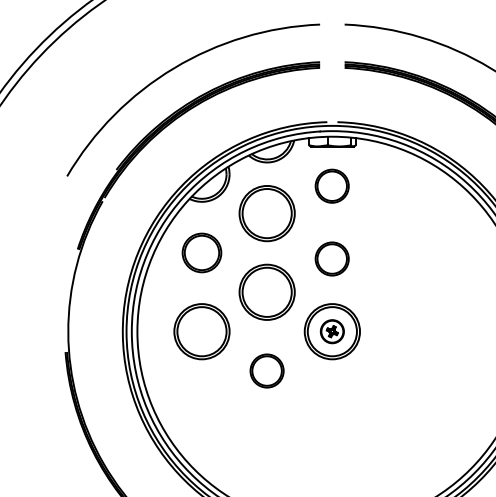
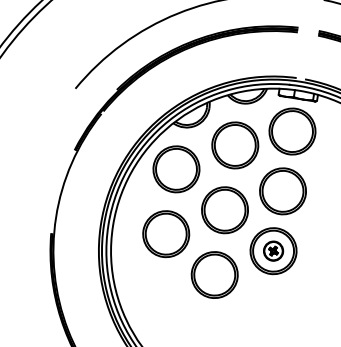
part: (331, 185) -> (291, 130), size x1.67
part: (201, 252) -> (176, 168), size x1.43
part: (331, 258) -> (282, 190), size x1.67
part: (266, 370) -> (214, 274), size x1.67

